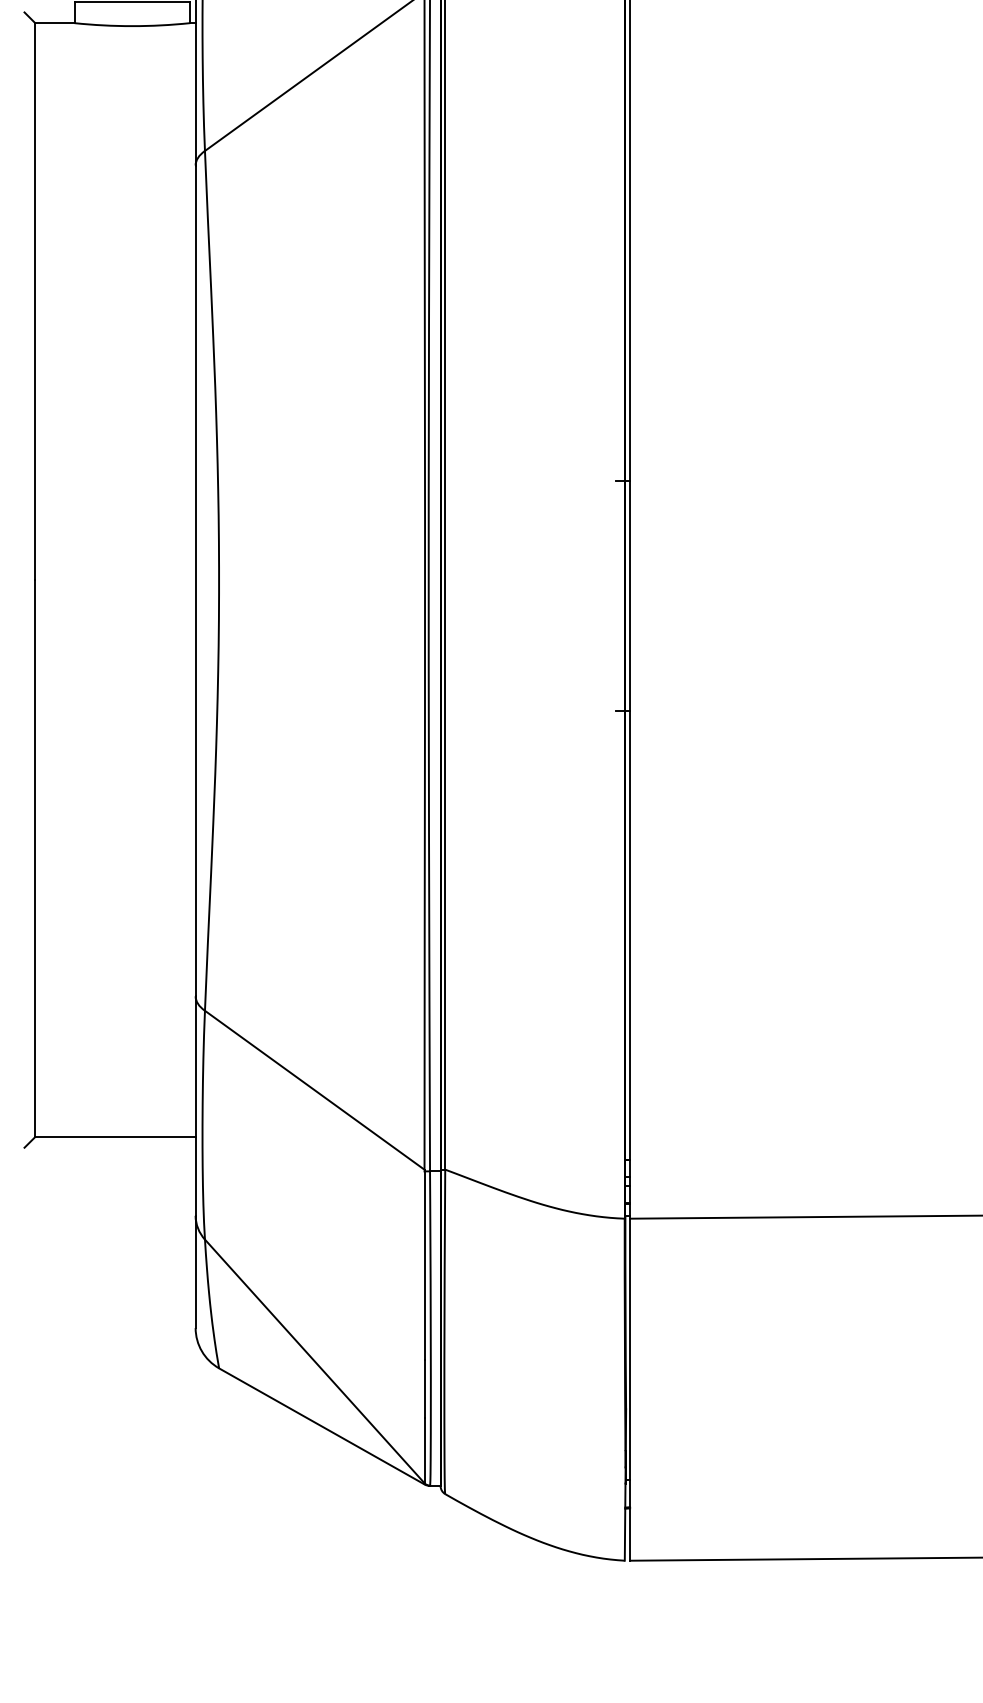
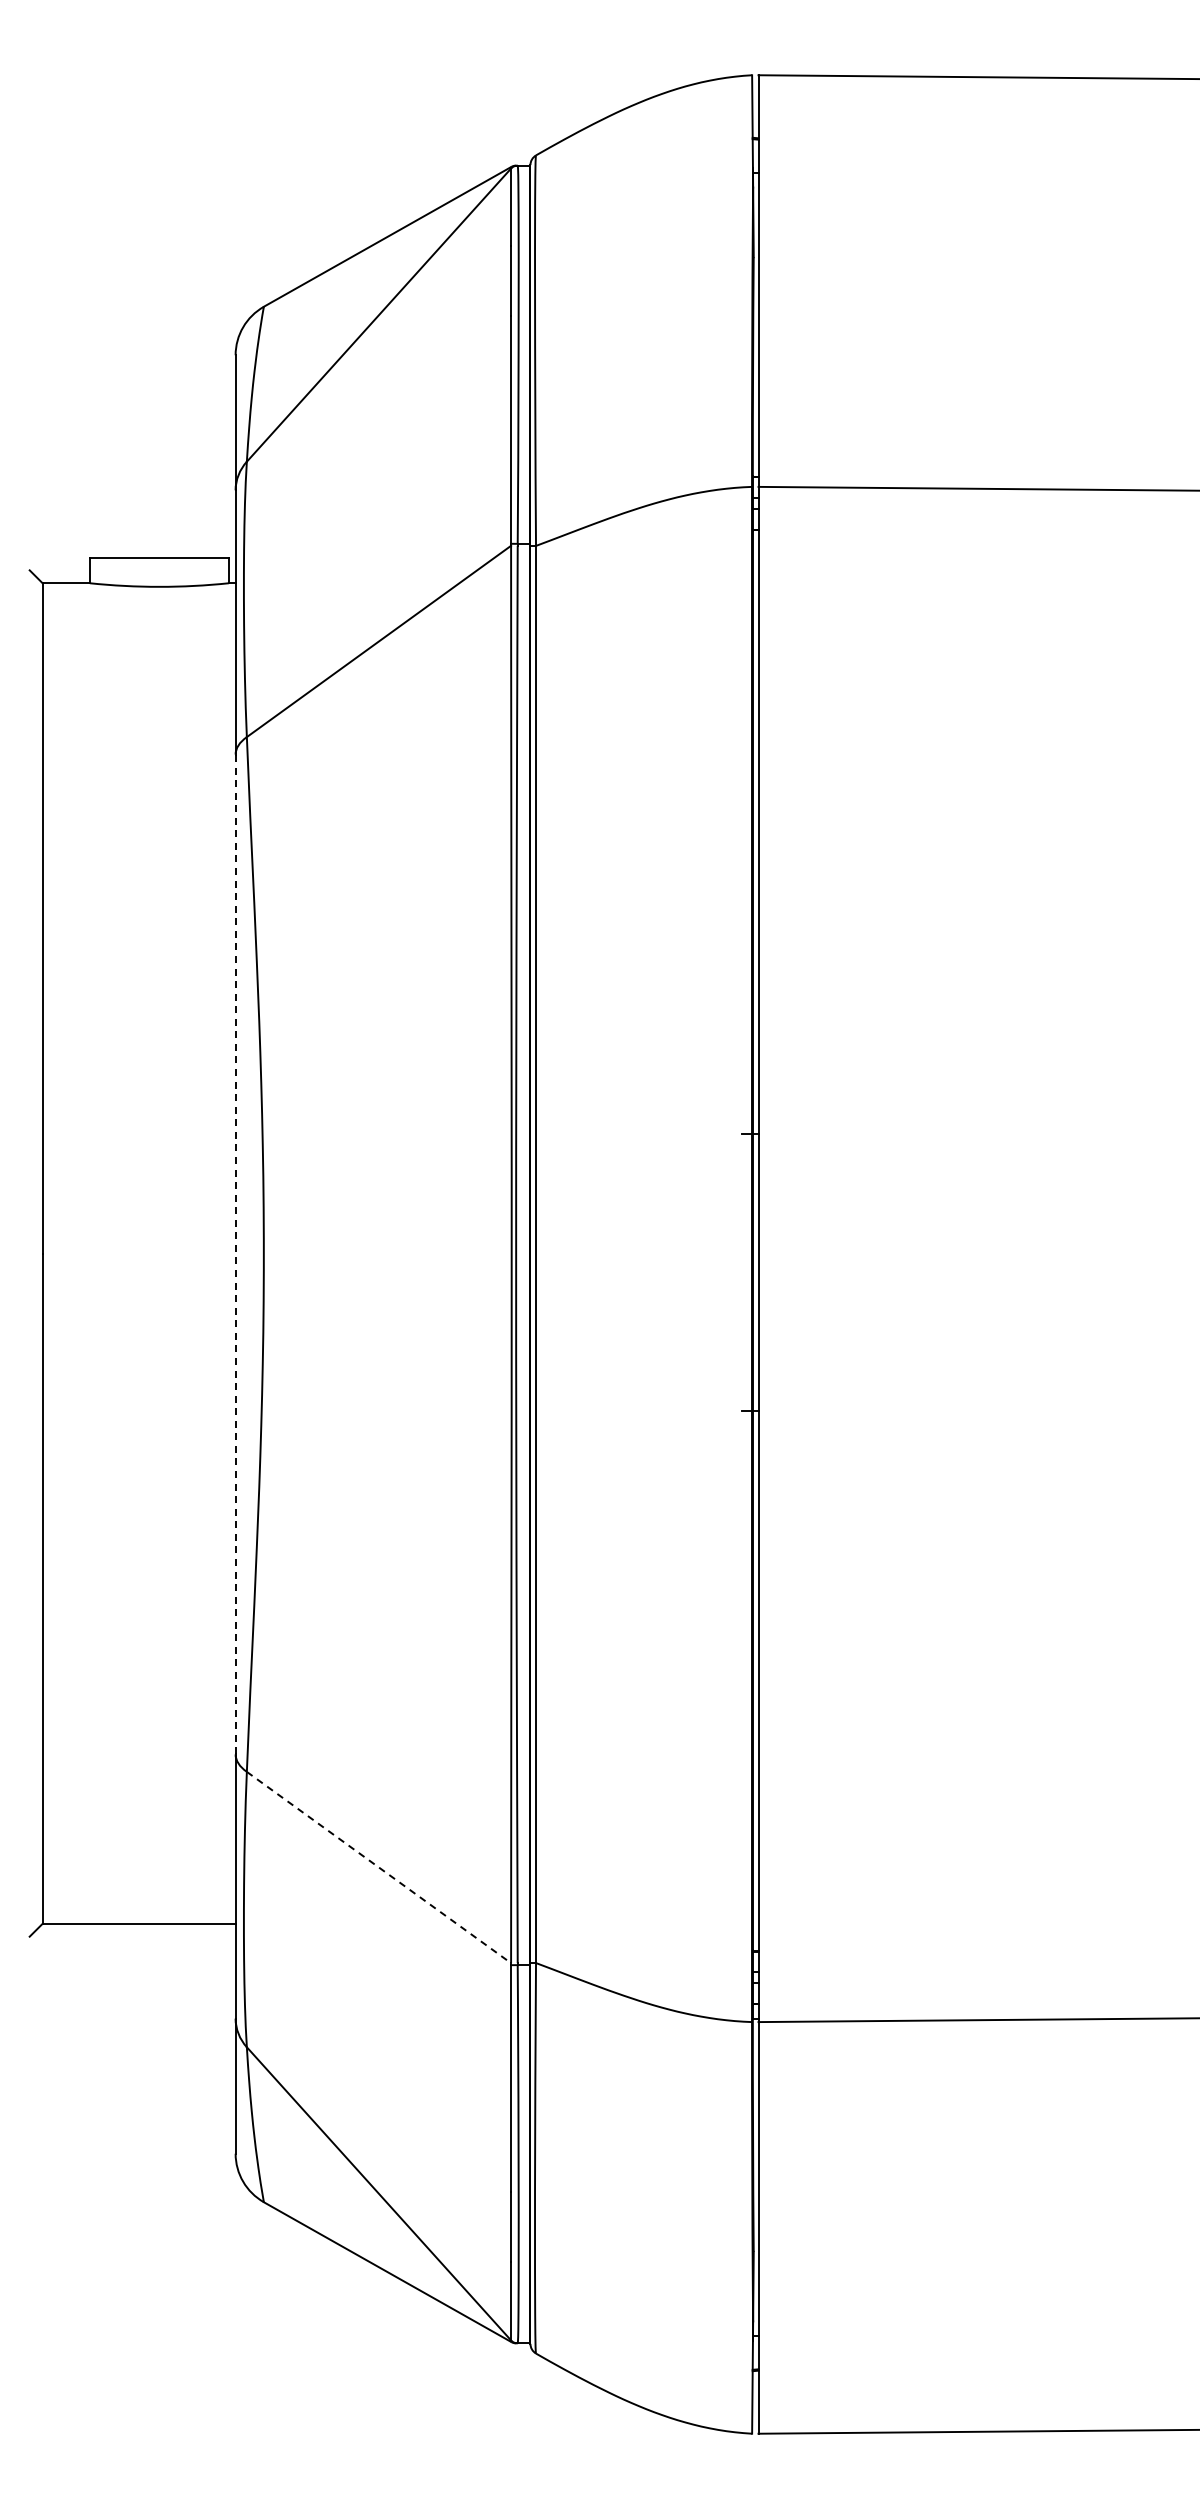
line: (195, 580) -> (235, 1254), solid -> dashed
line: (315, 1090) -> (379, 1867), solid -> dashed

